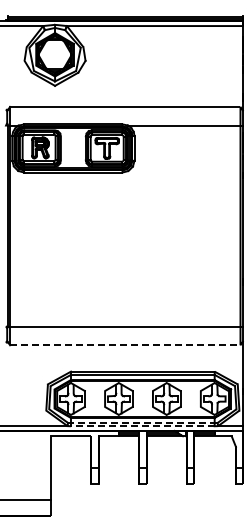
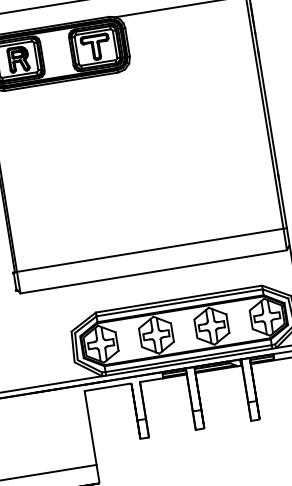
line: (125, 345) -> (154, 272), dashed -> solid
line: (71, 424) -> (106, 373), dashed -> solid

